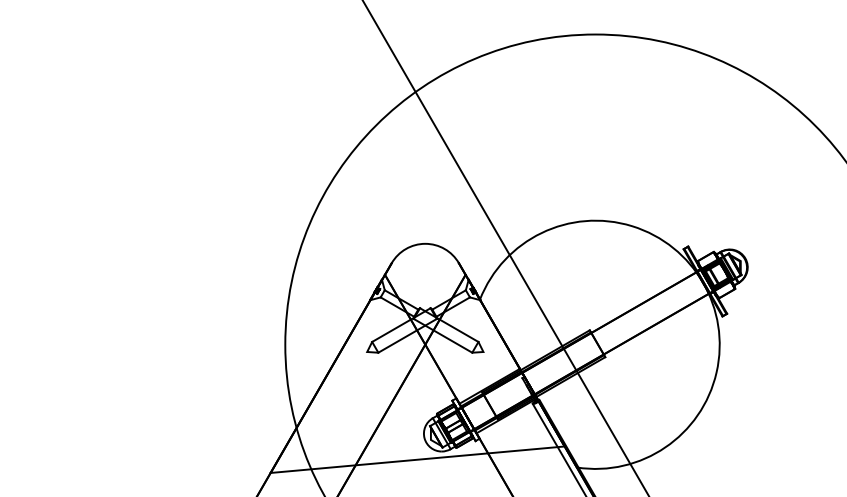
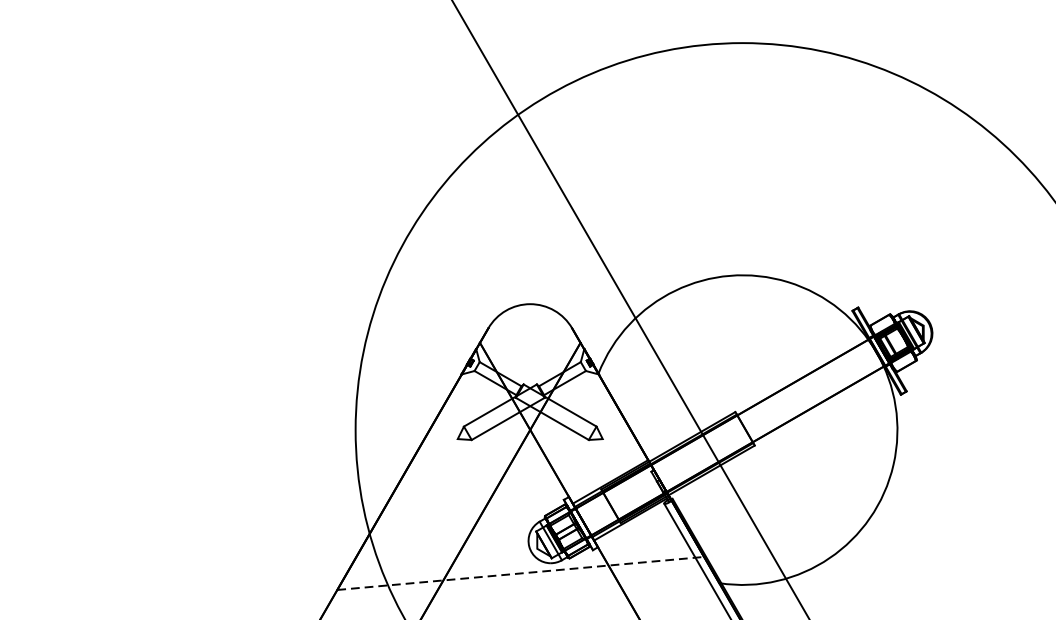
line: (417, 459) -> (520, 573), solid -> dashed

